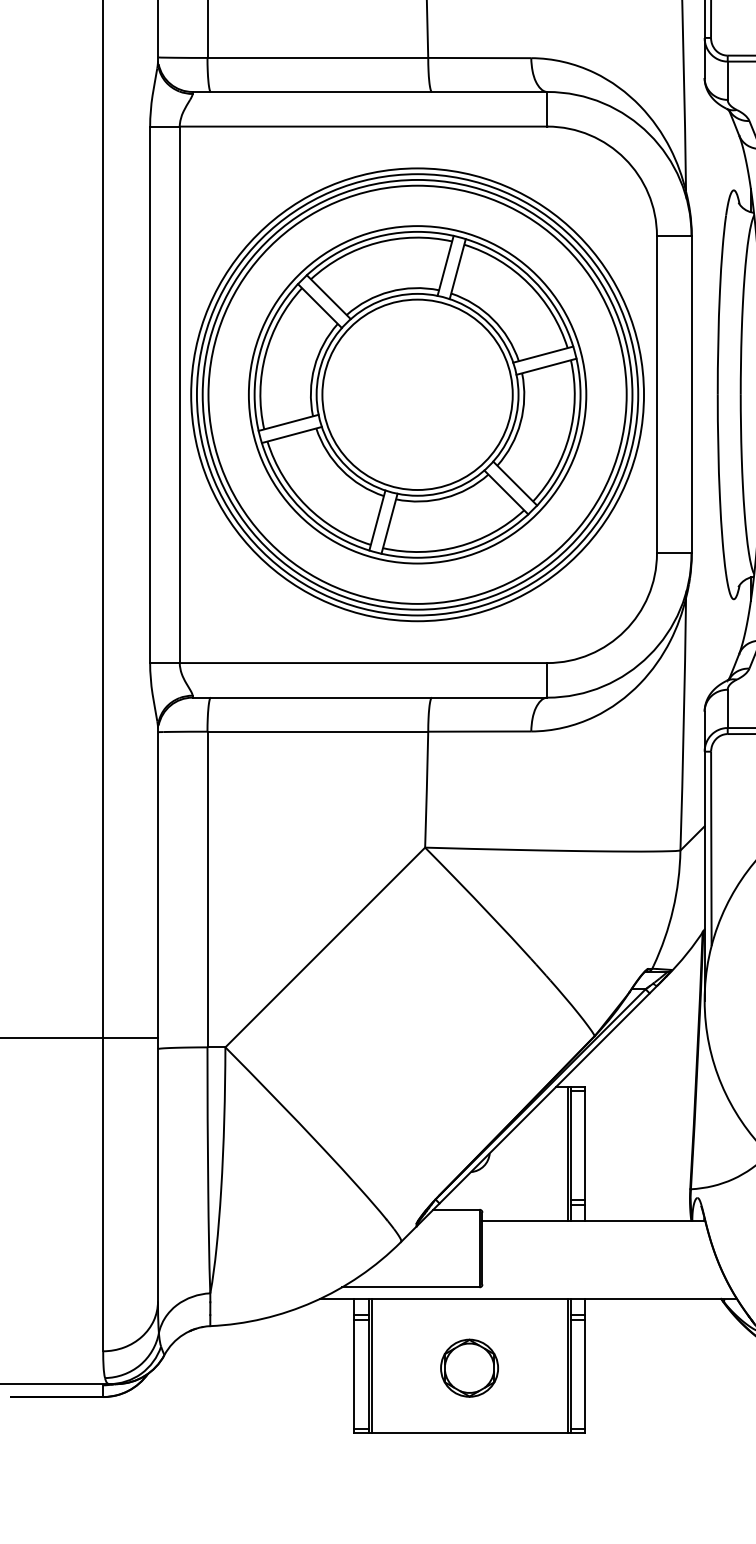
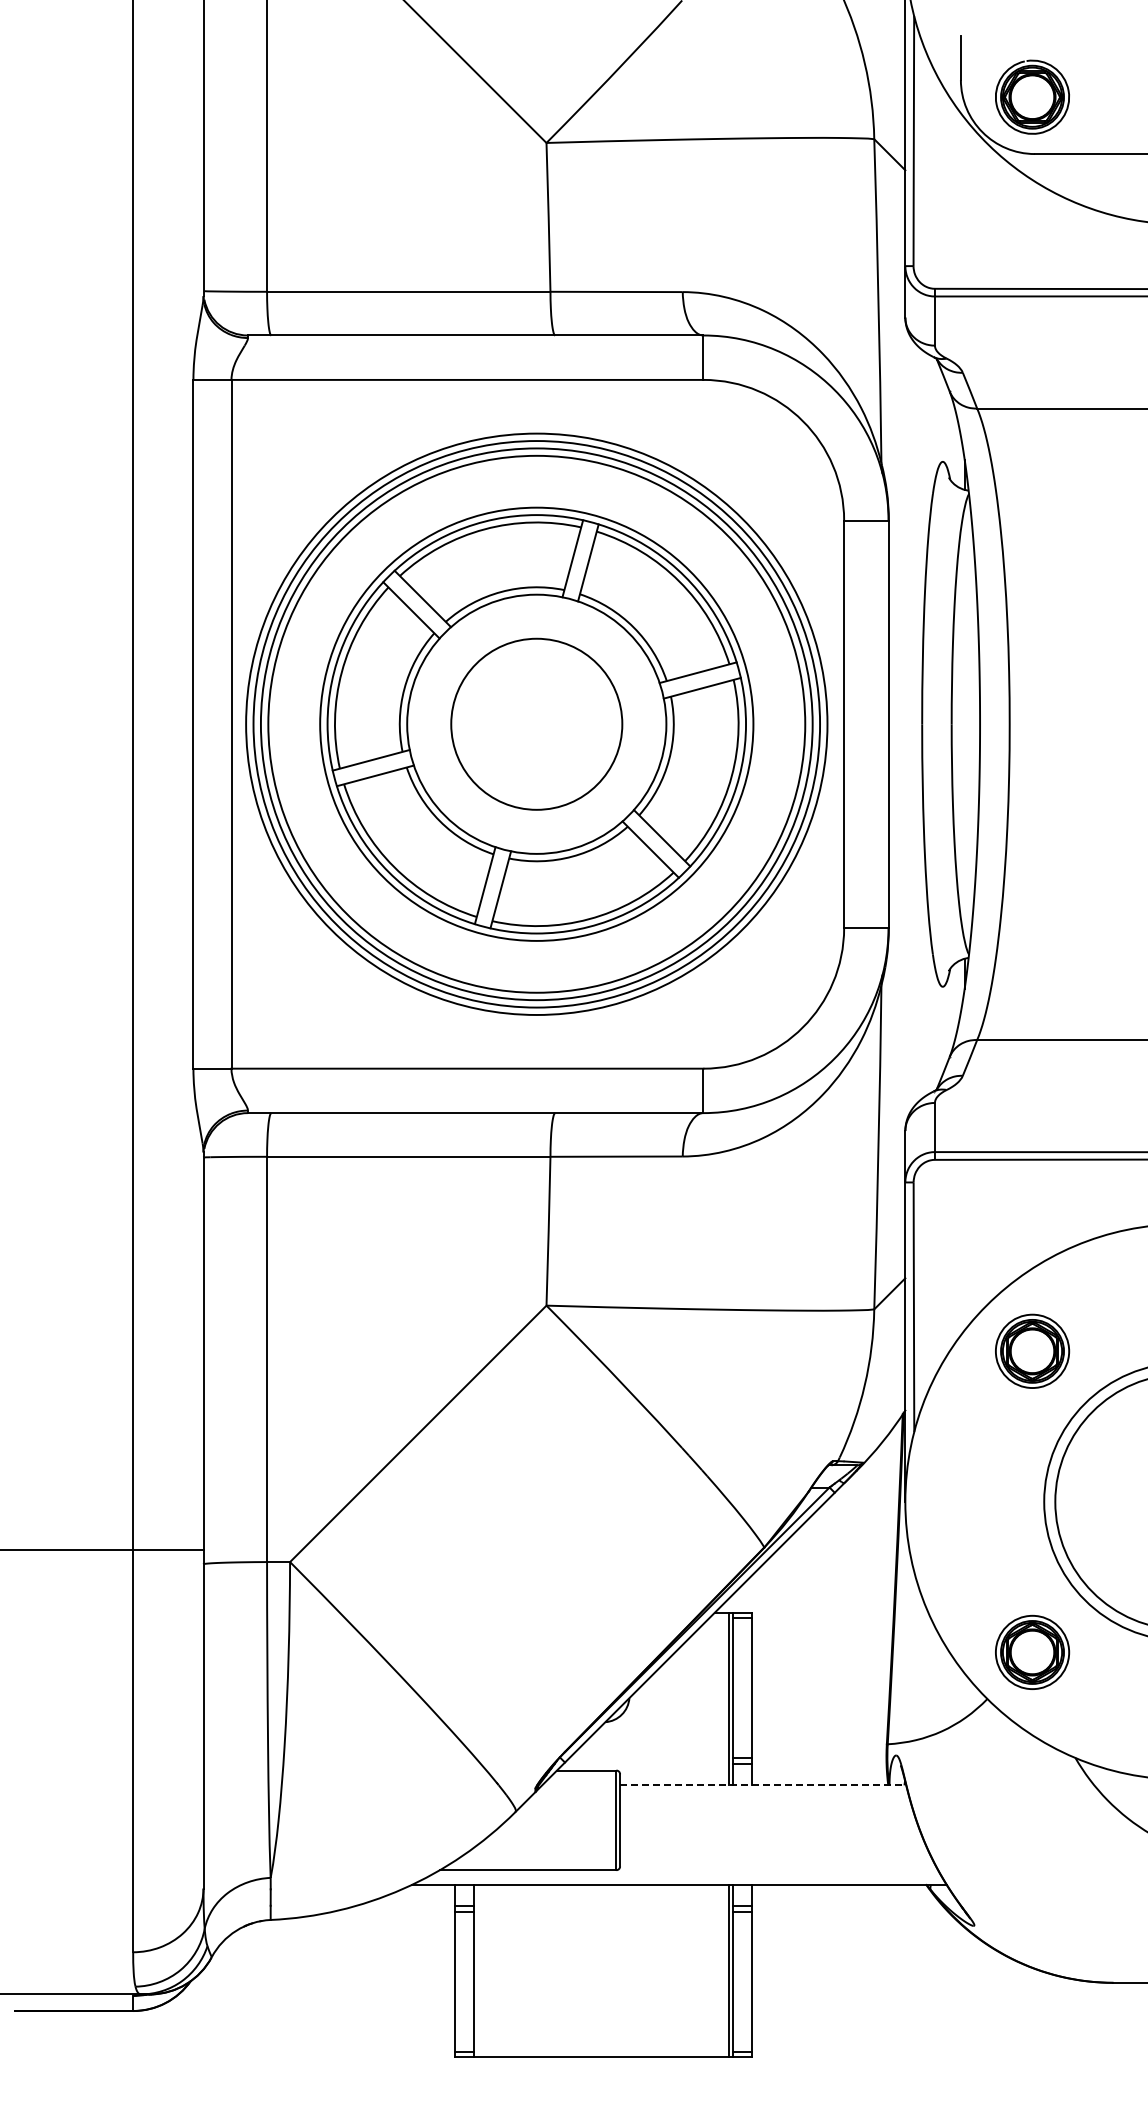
circle: (417, 394) -> (536, 724), size x0.7
line: (594, 1221) -> (763, 1785), solid -> dashed
line: (371, 1365) -> (477, 1970), removed
part: (469, 1367) -> (603, 1973), removed

